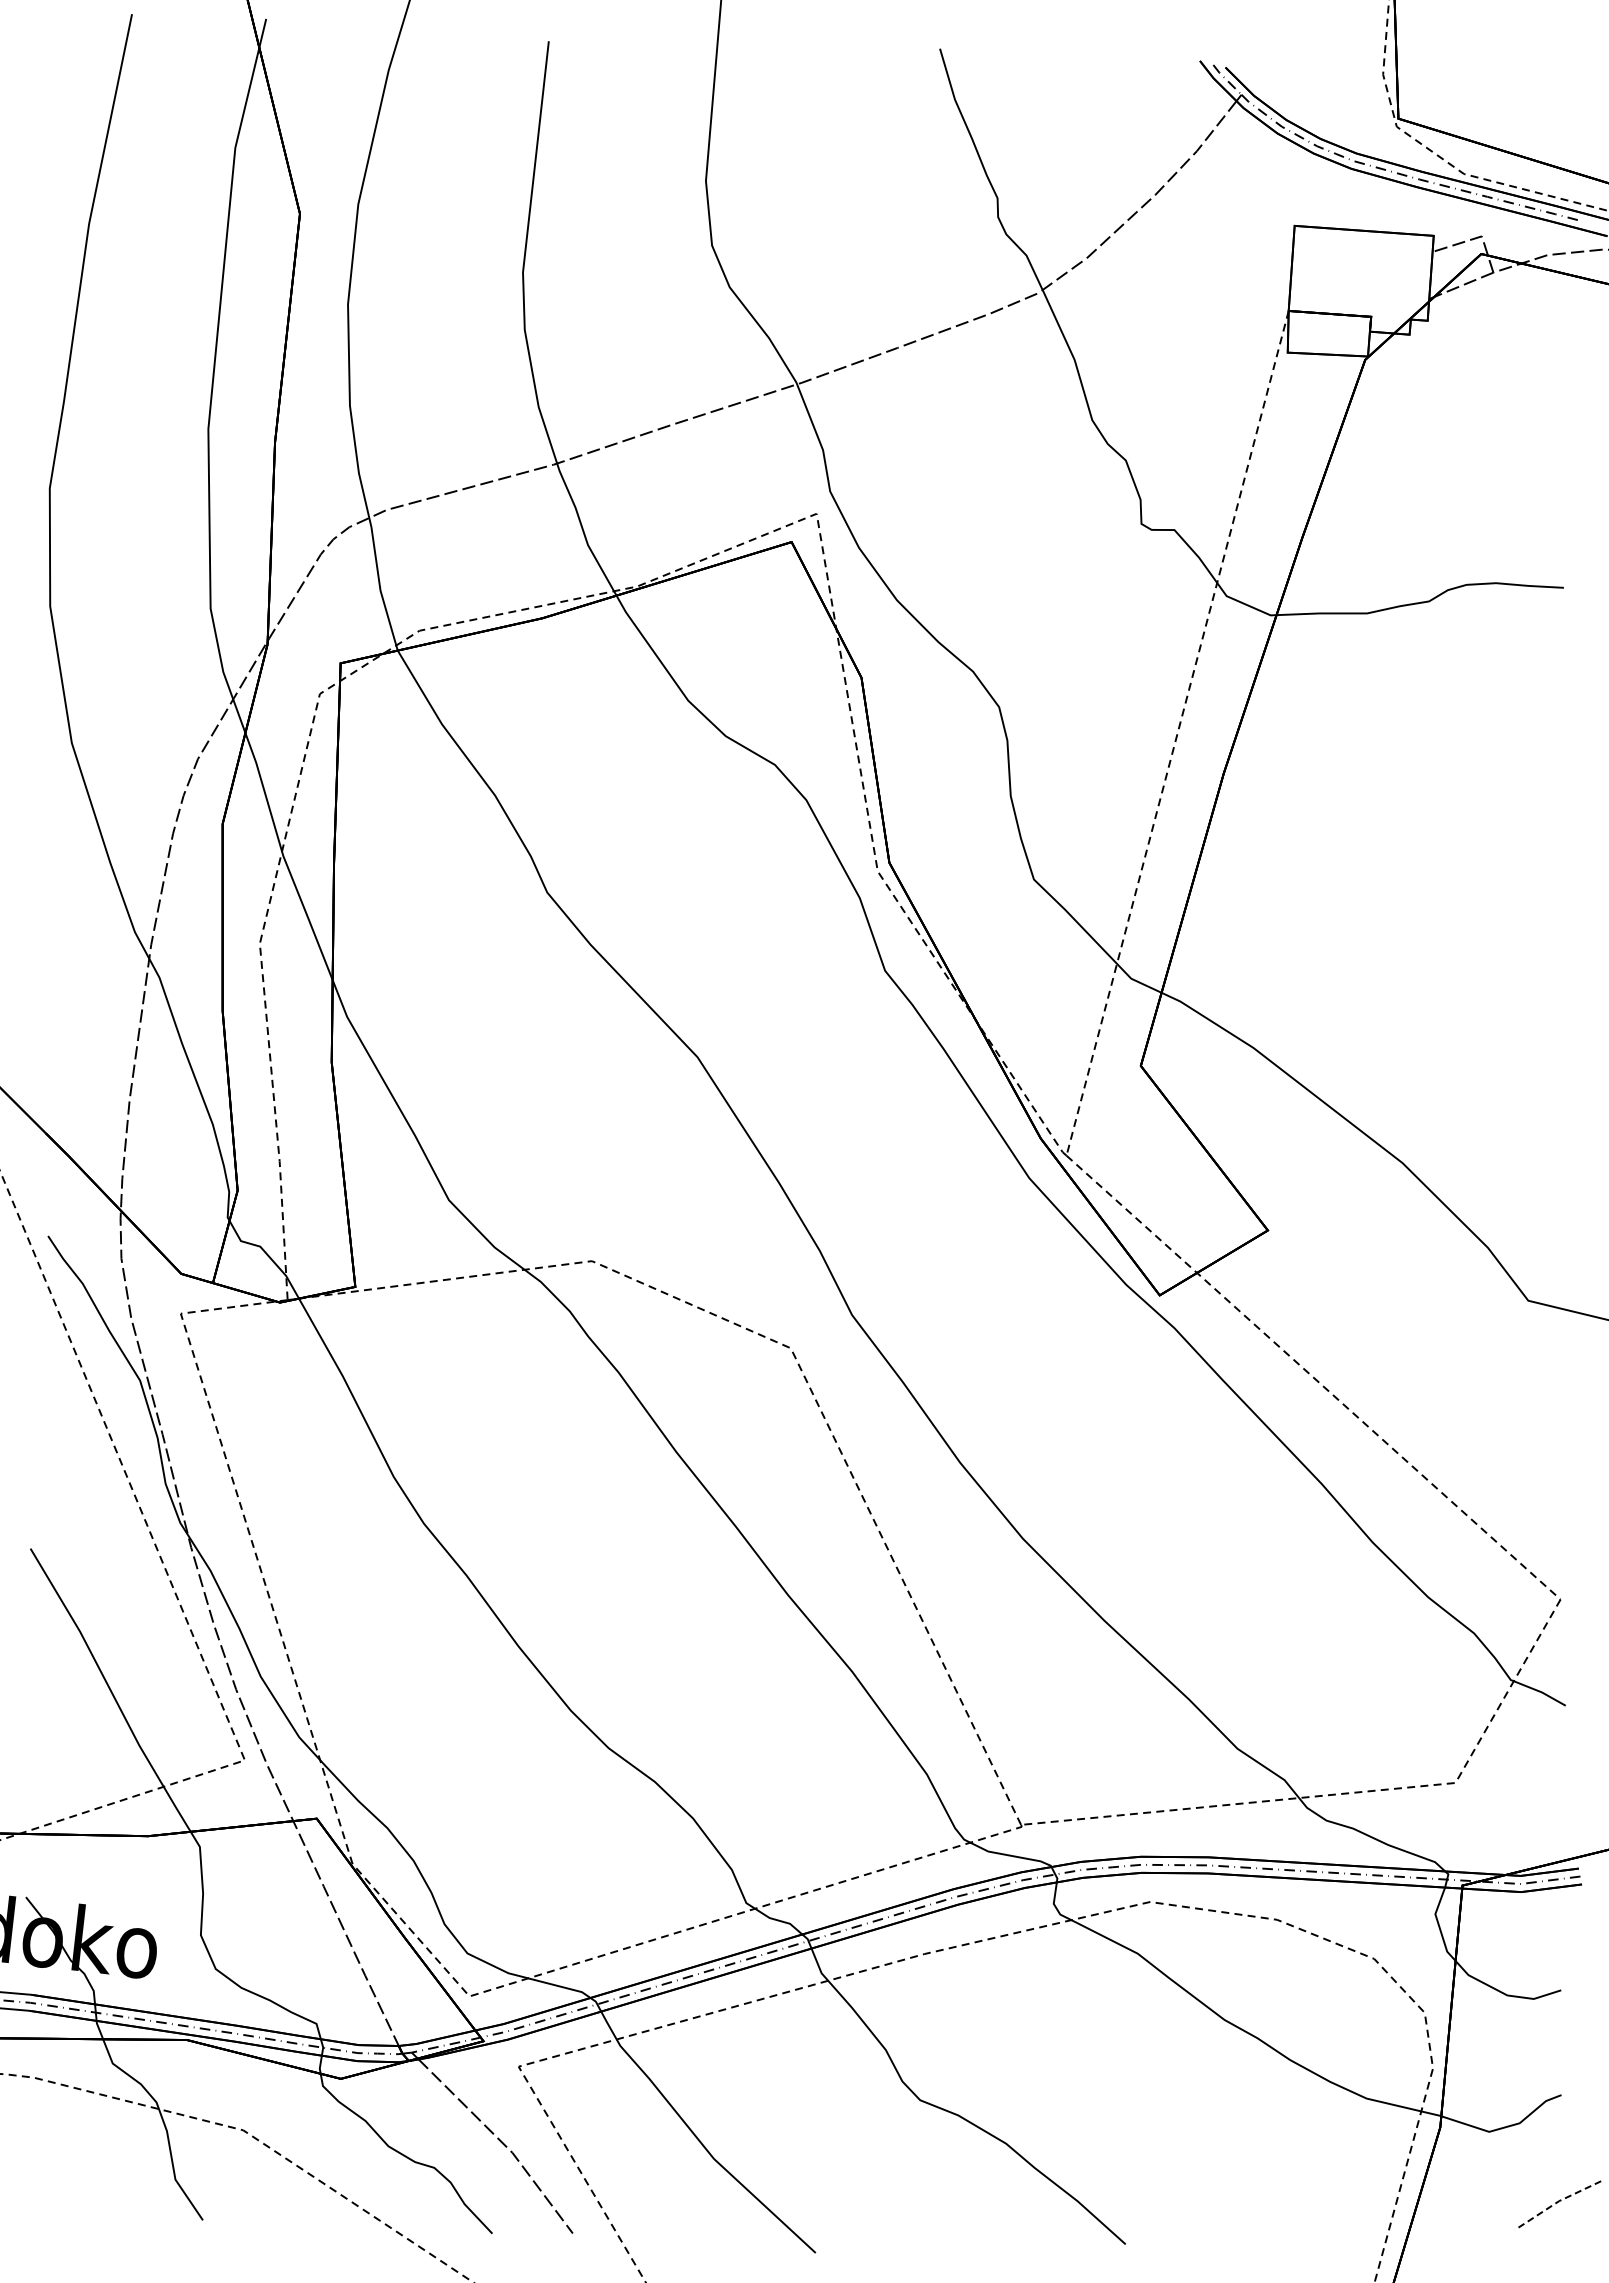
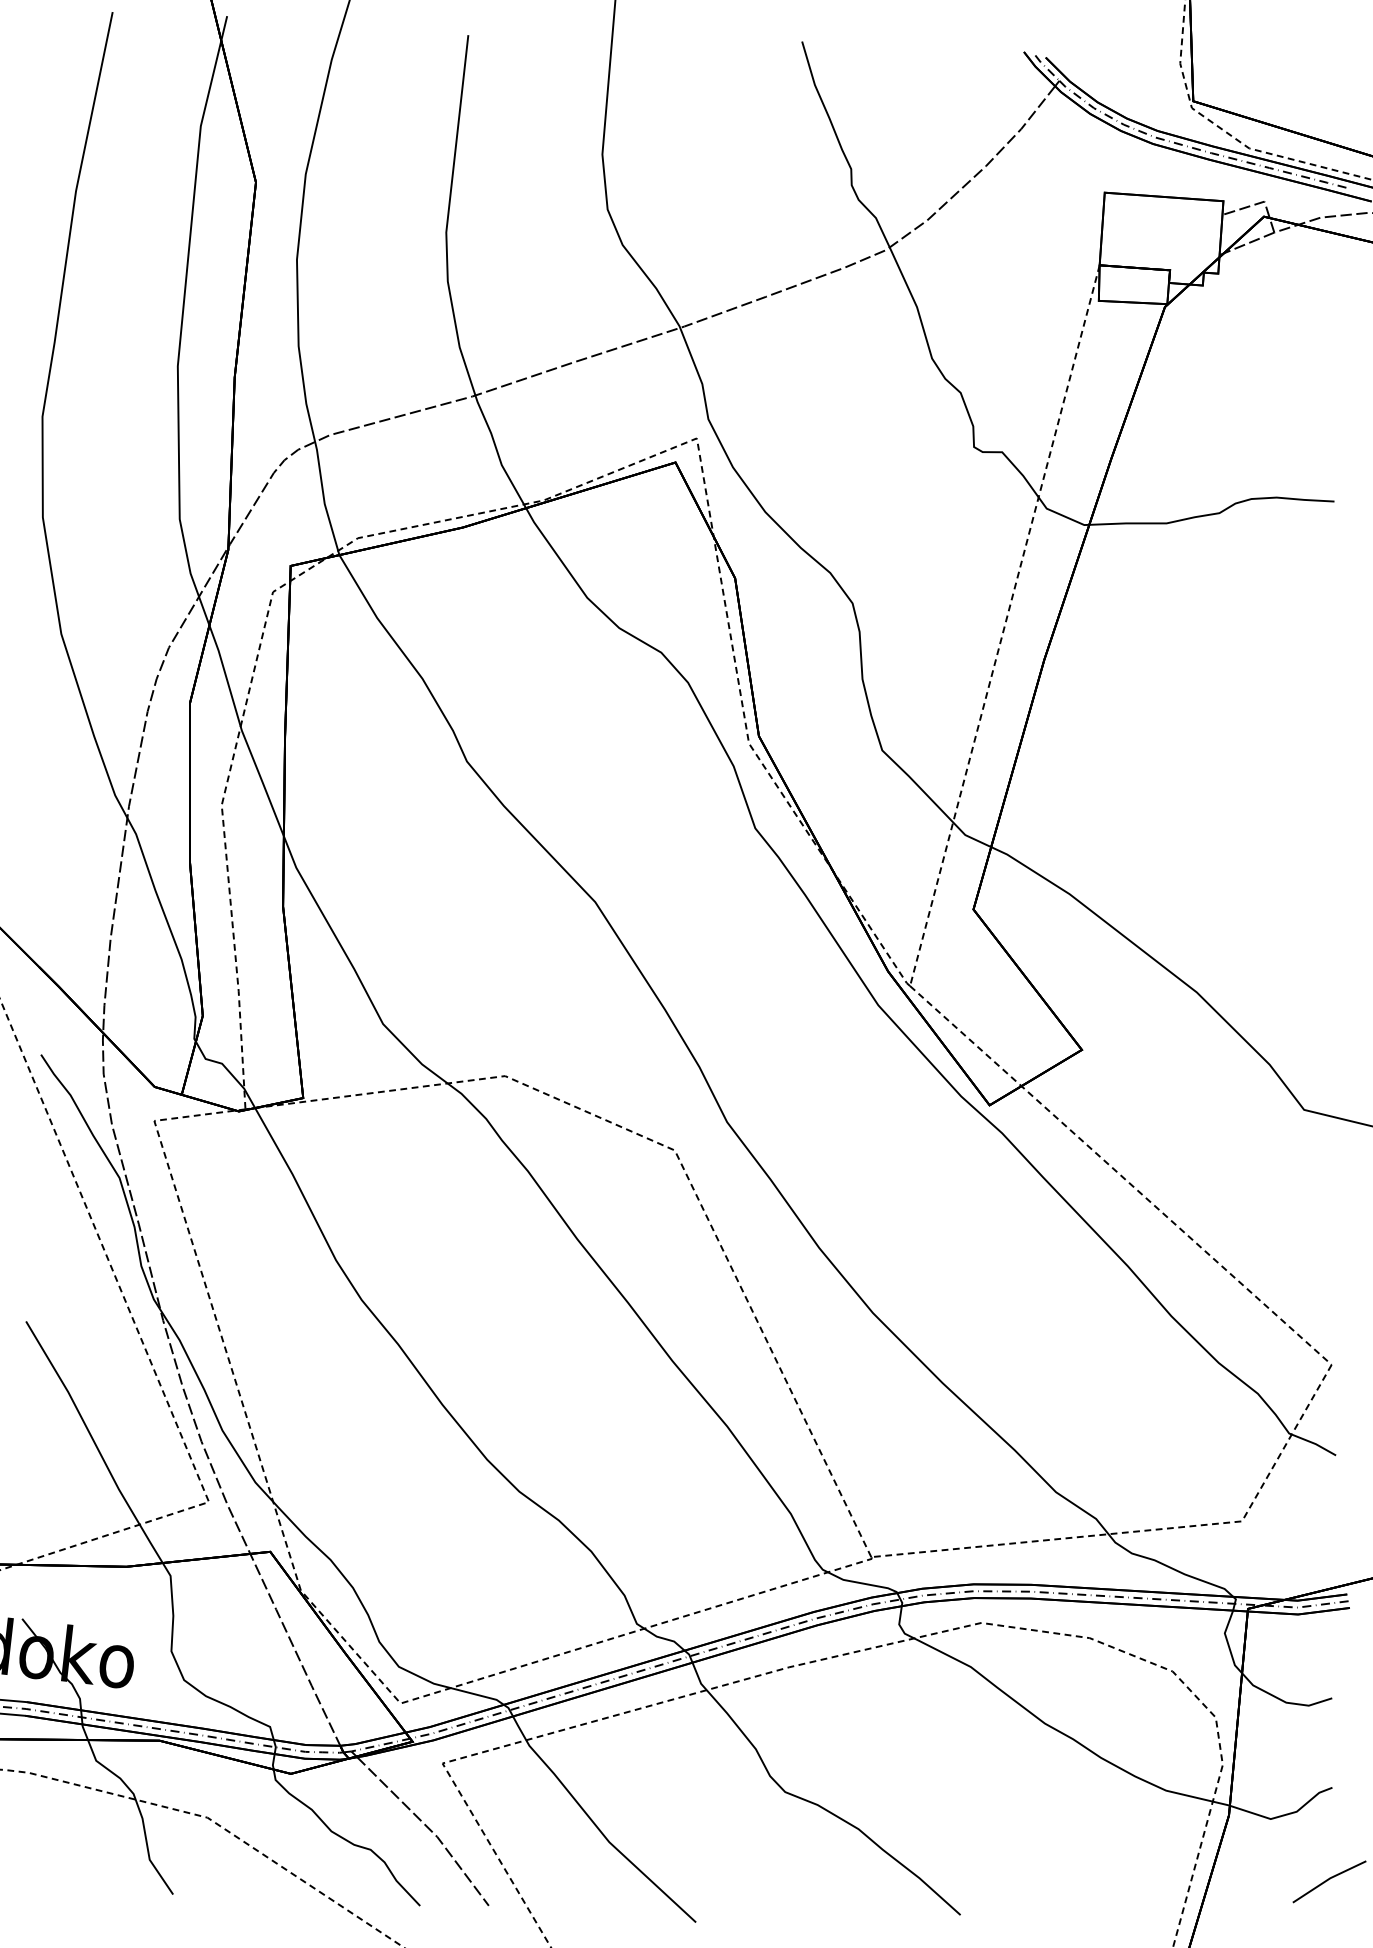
line: (1556, 2202) -> (1328, 1879), dashed -> solid

